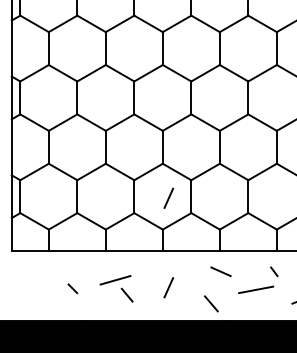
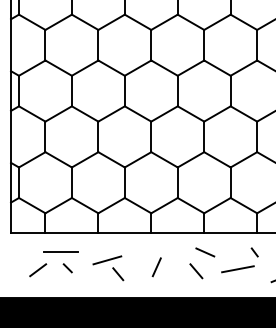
line: (168, 198) -> (156, 184), removed
line: (65, 271) -> (60, 252), added
line: (41, 291) -> (38, 270), added
line: (211, 304) -> (196, 271), moved

